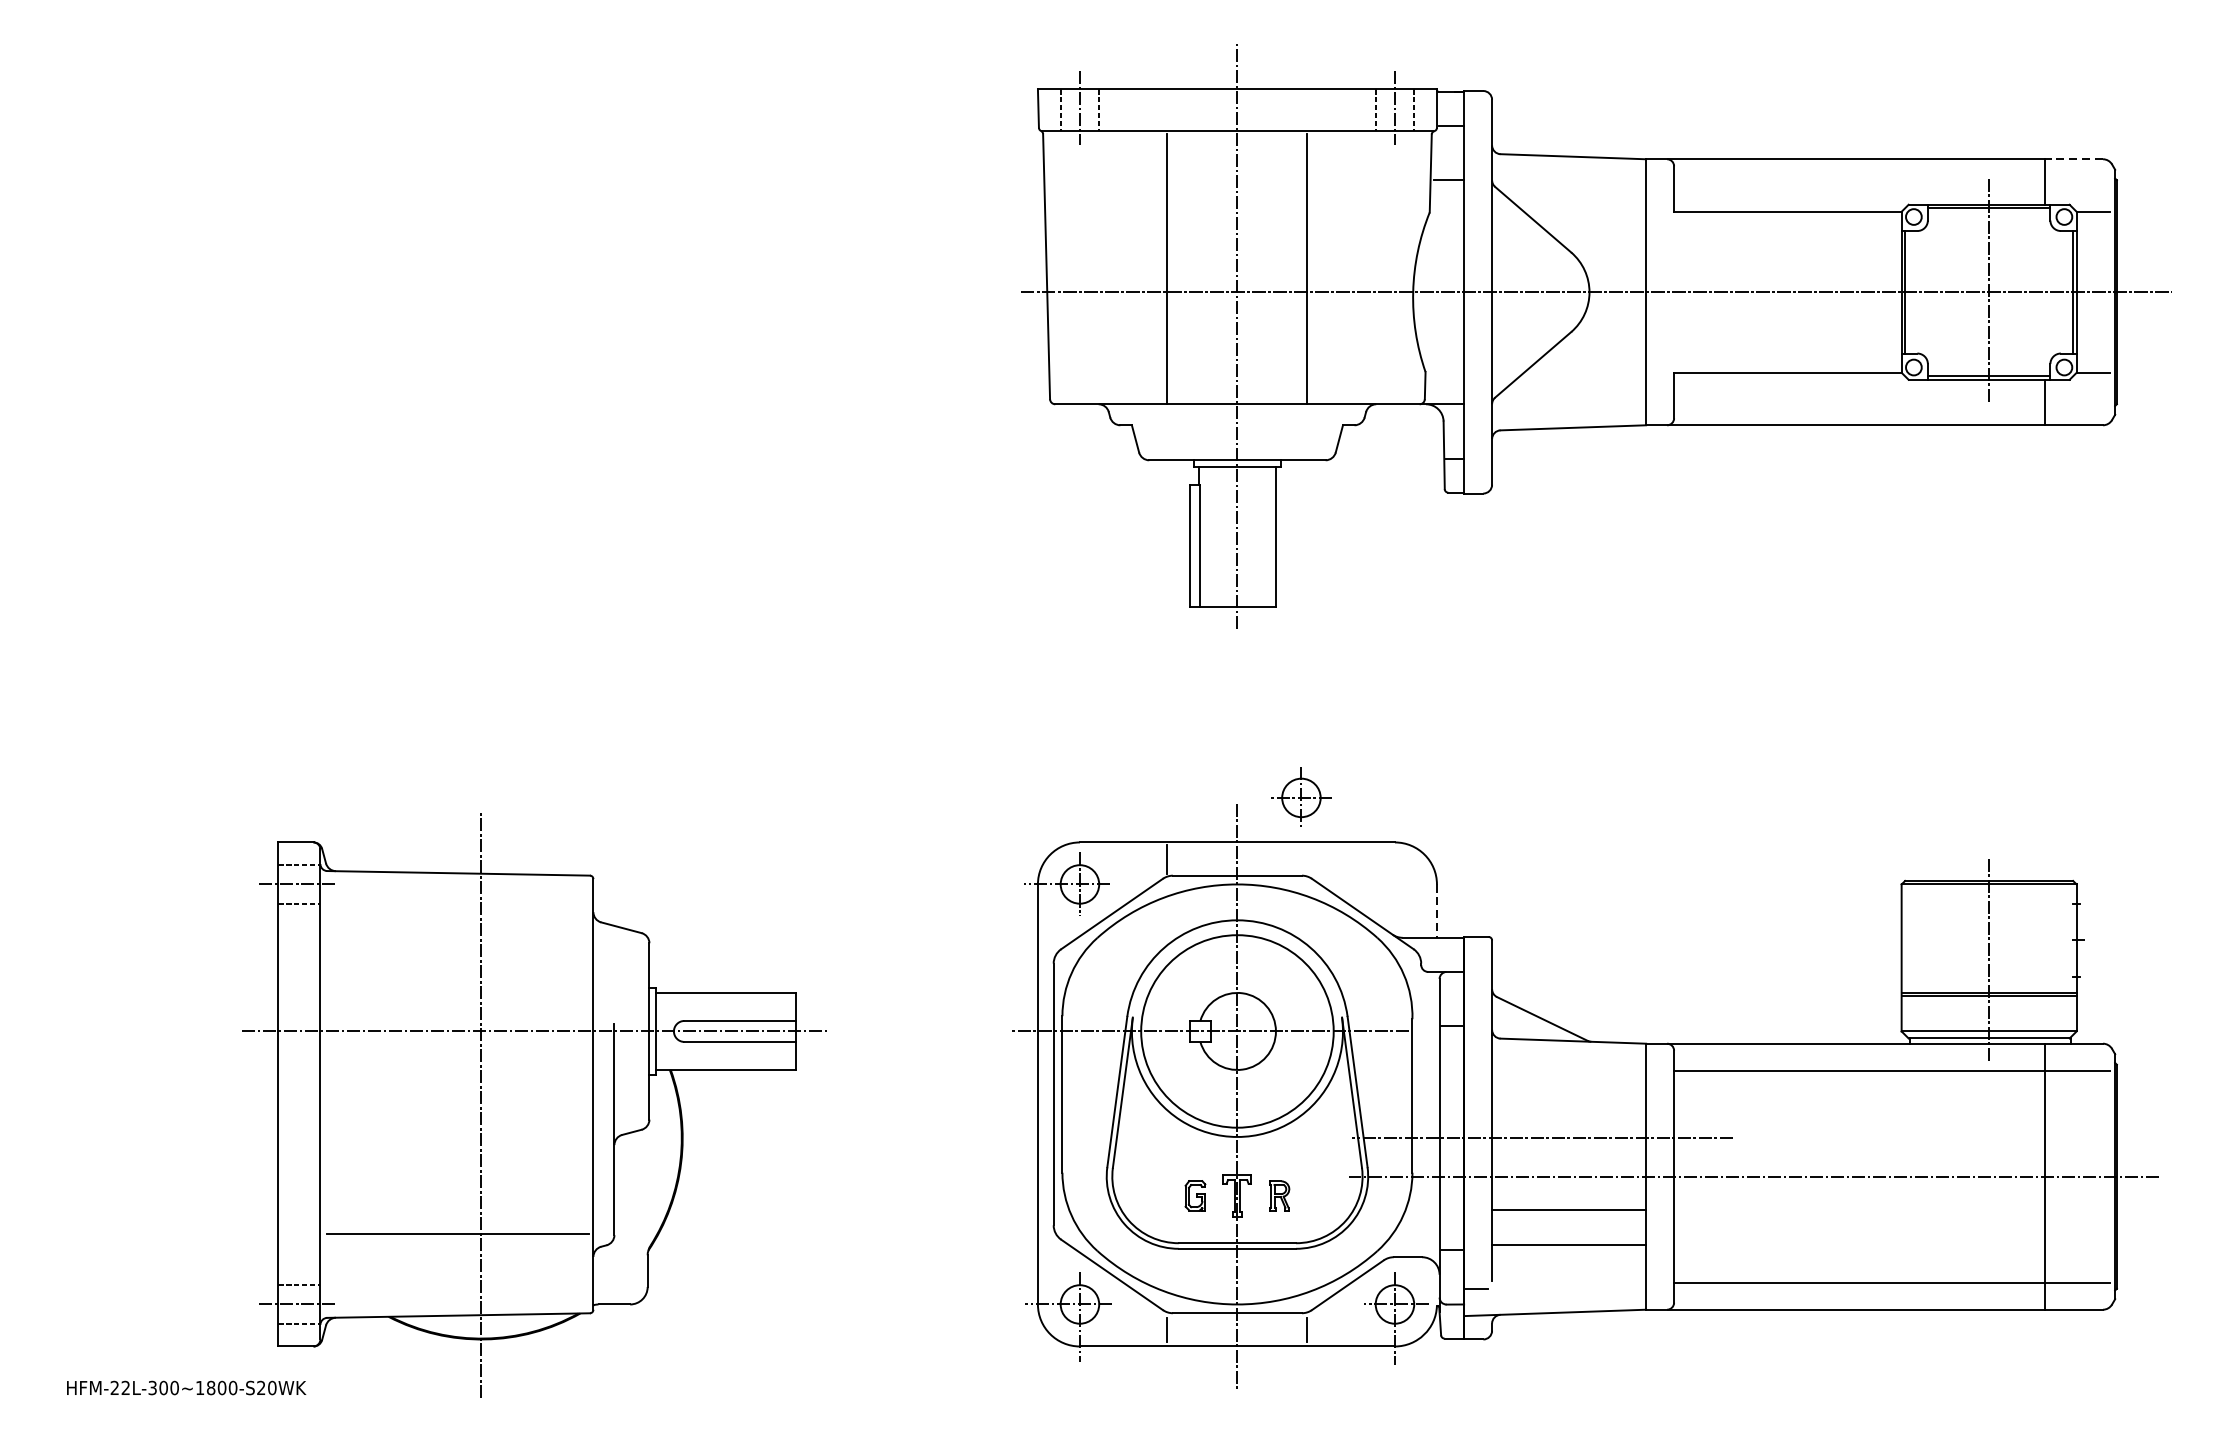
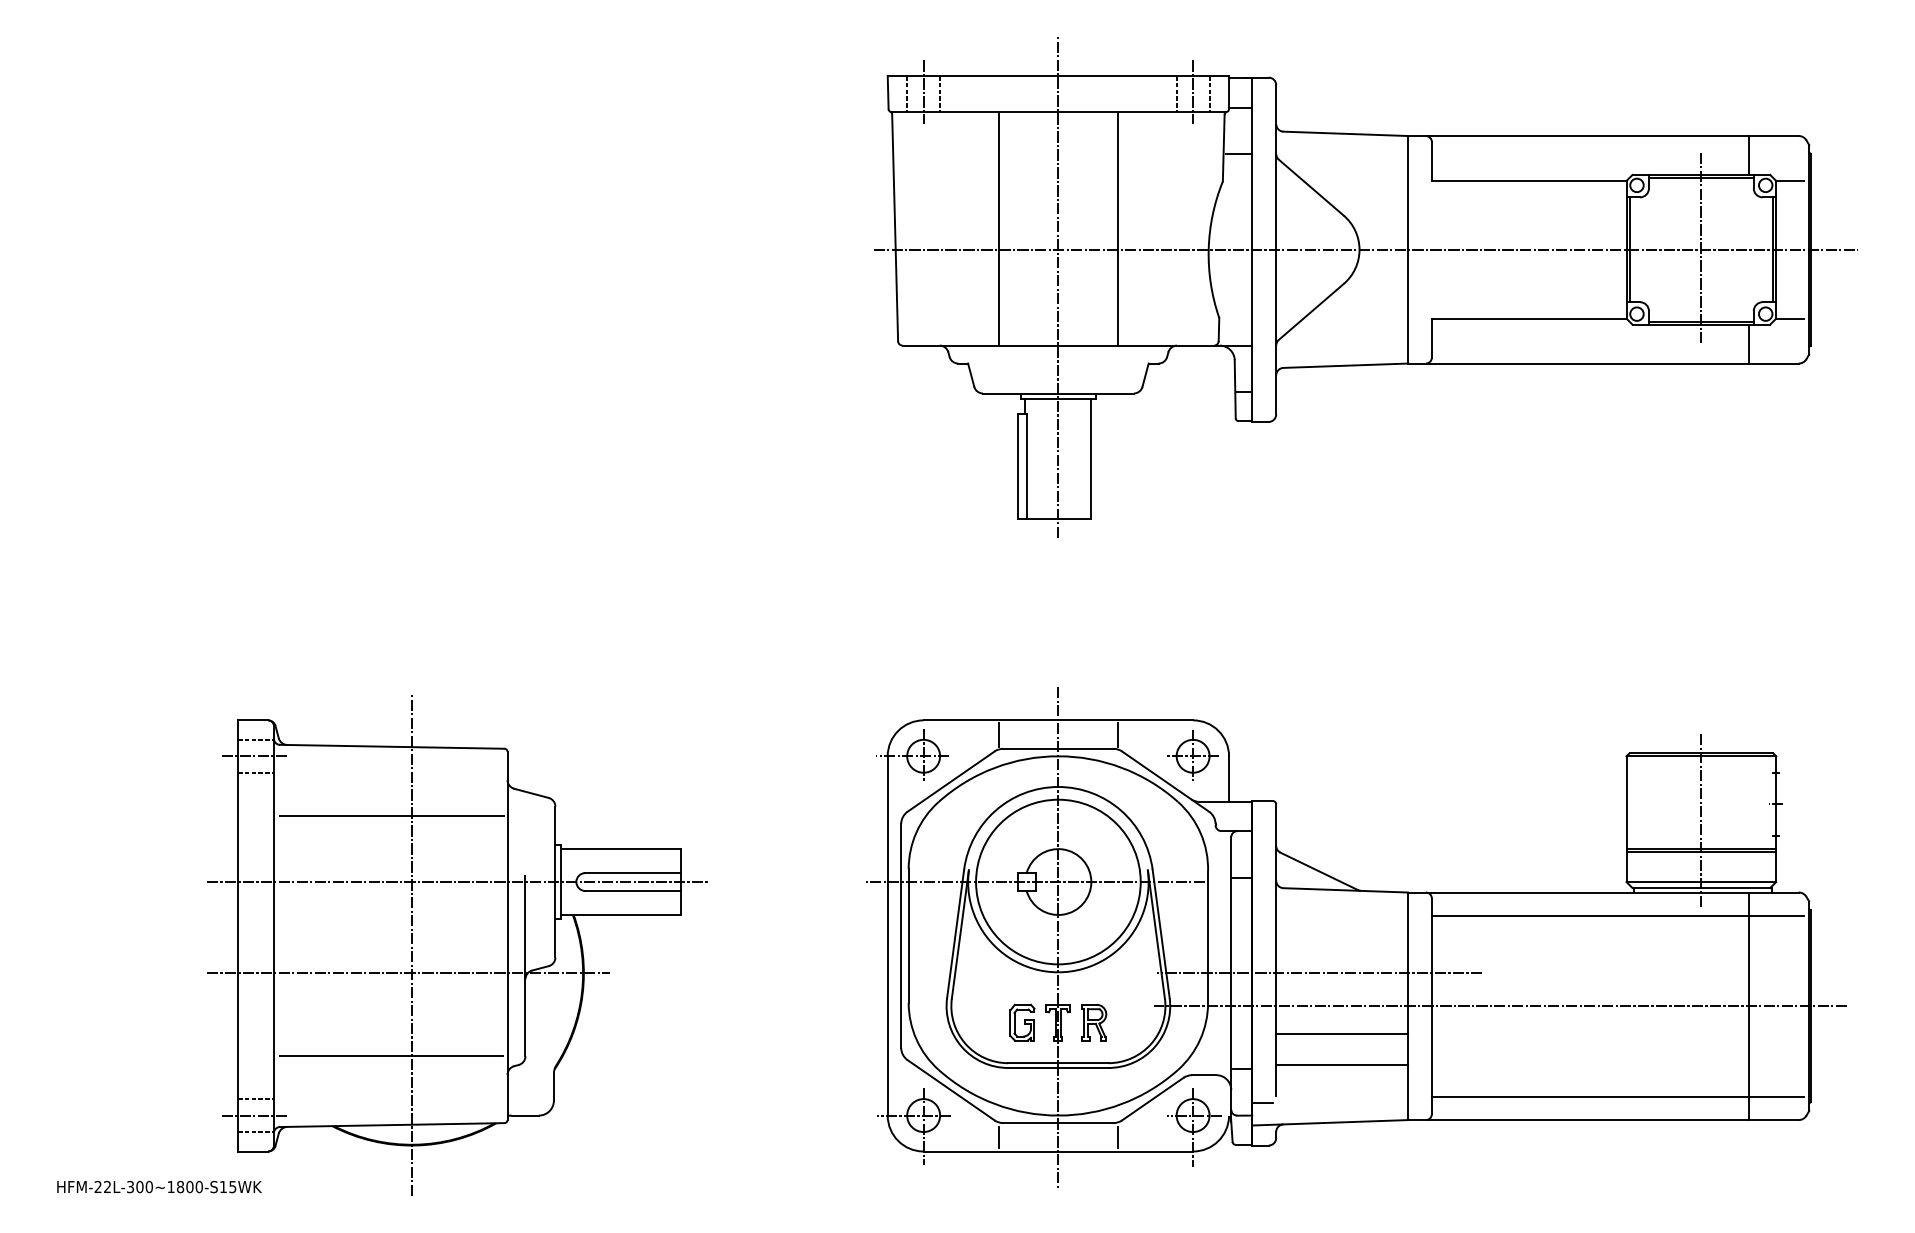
line: (2074, 159) -> (1774, 136), dashed -> solid
part: (1300, 796) -> (1192, 755), moved
line: (1307, 858) -> (1118, 734), added
line: (1437, 911) -> (1229, 779), dashed -> solid
line: (457, 954) -> (391, 816), added
line: (477, 1138) -> (408, 973), added
part: (1195, 1195) -> (1022, 1022), size x1.43
part: (1279, 1195) -> (1094, 1022), size x1.43
text: (266, 1388) -> (227, 1187), HFM-22L-300~1800-S20WK -> HFM-22L-300~1800-S15WK

